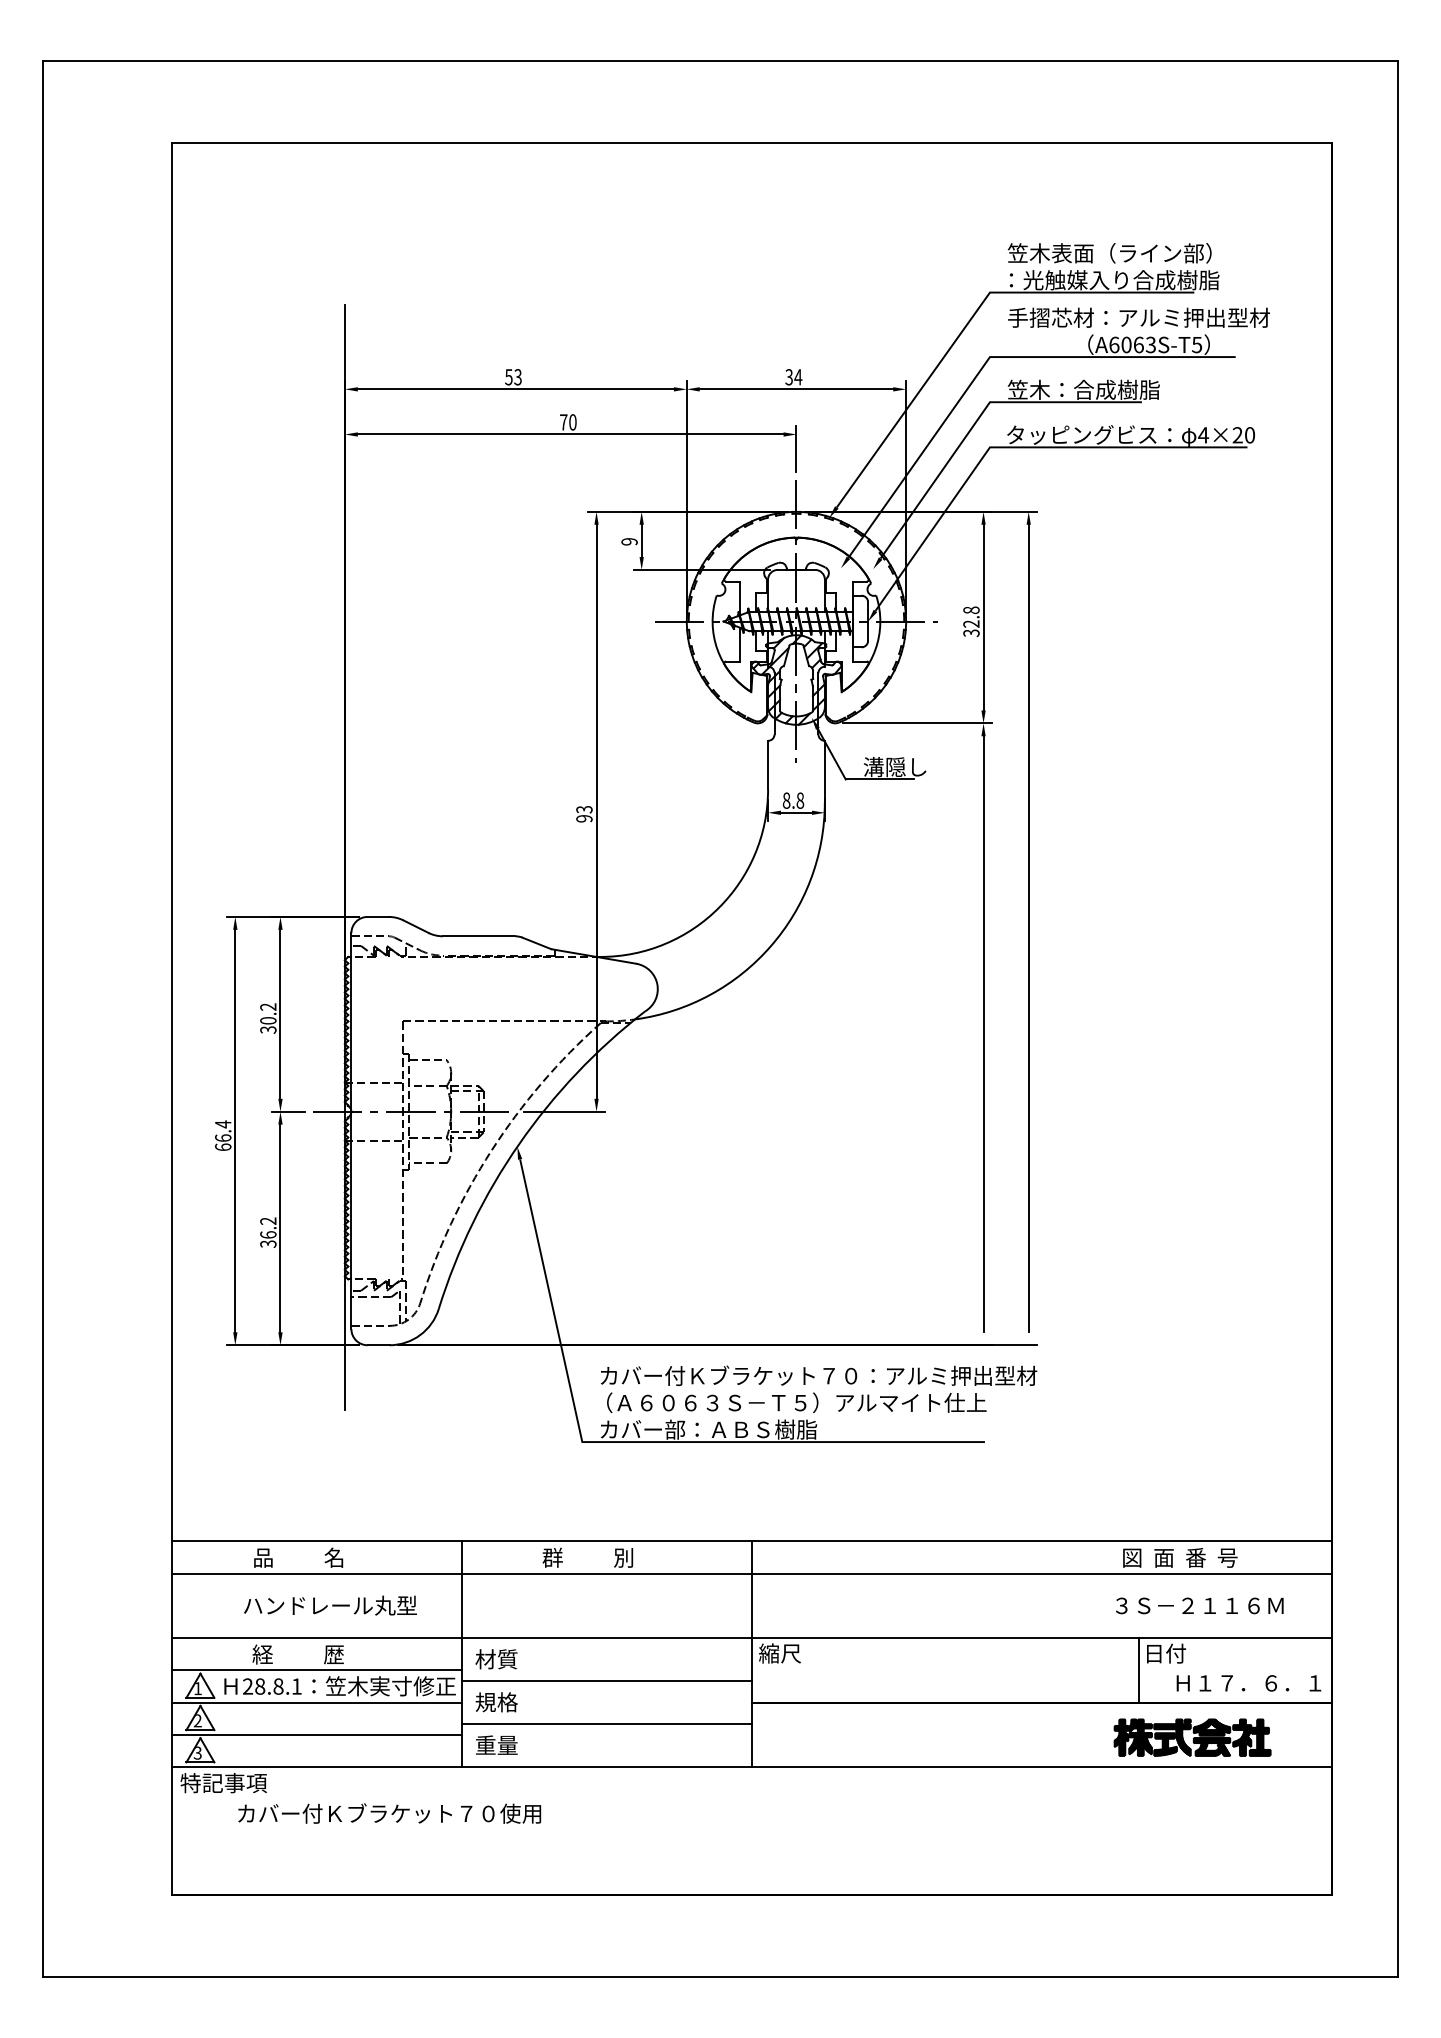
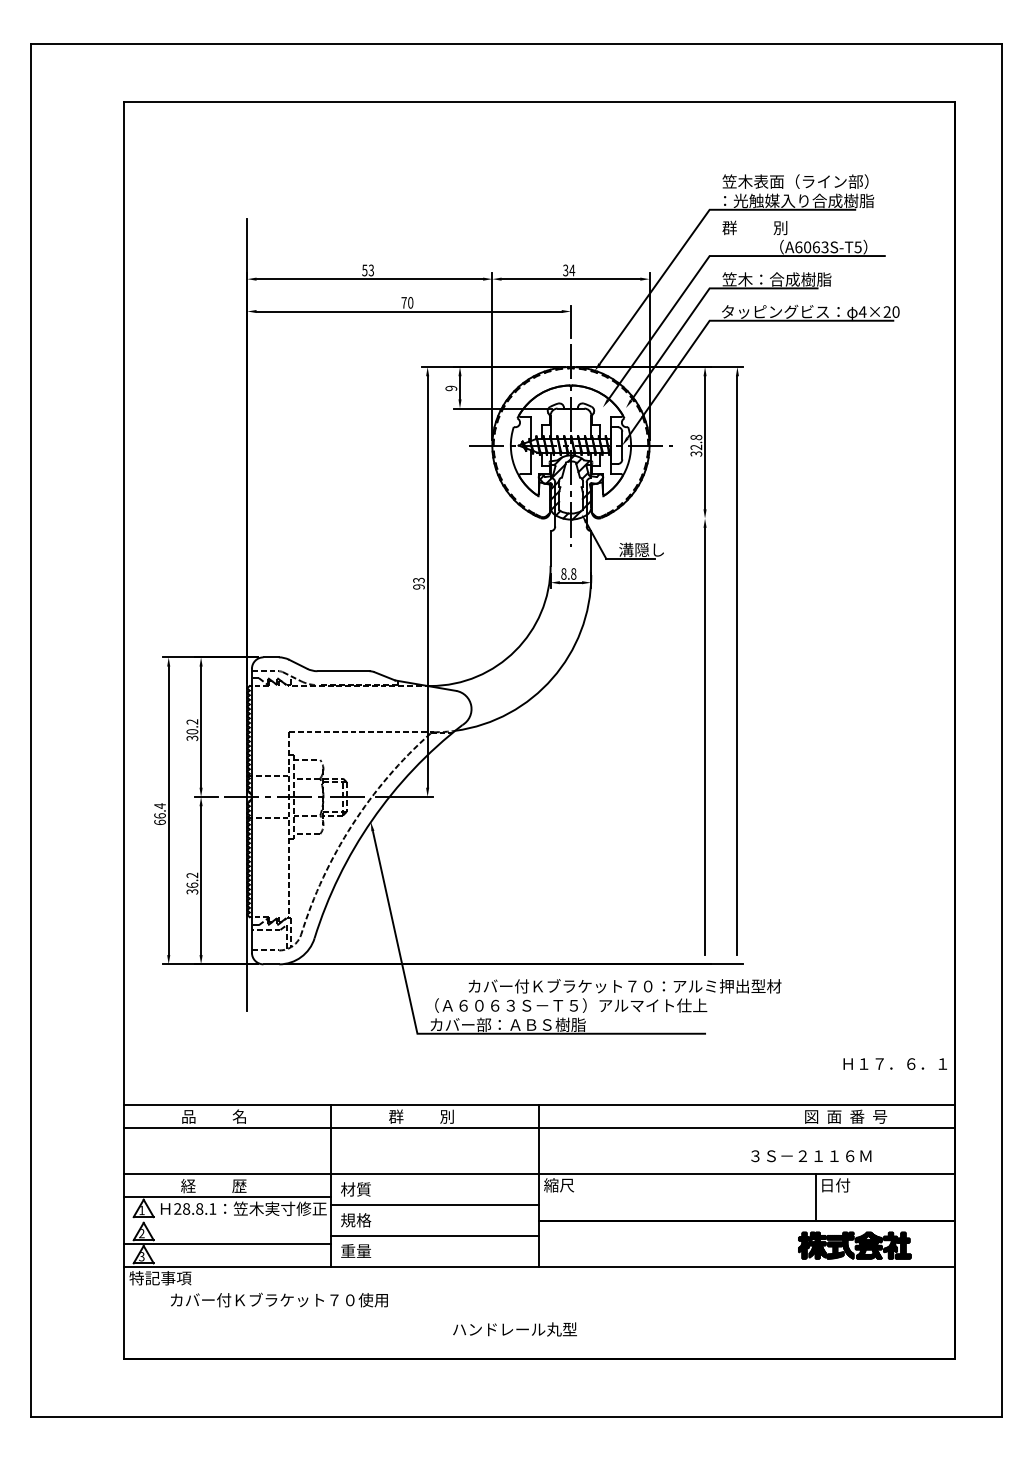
text: (1138, 317) -> (816, 227), 手摺芯材：アルミ押出型材 -> 群          別
line: (917, 723) -> (657, 518), removed
text: (819, 1375) -> (625, 986), moved
text: (330, 1605) -> (515, 1329), moved
text: (1199, 1605) -> (811, 1155), moved
text: (1248, 1683) -> (894, 1064), moved
line: (316, 1702) -> (226, 1220), removed

